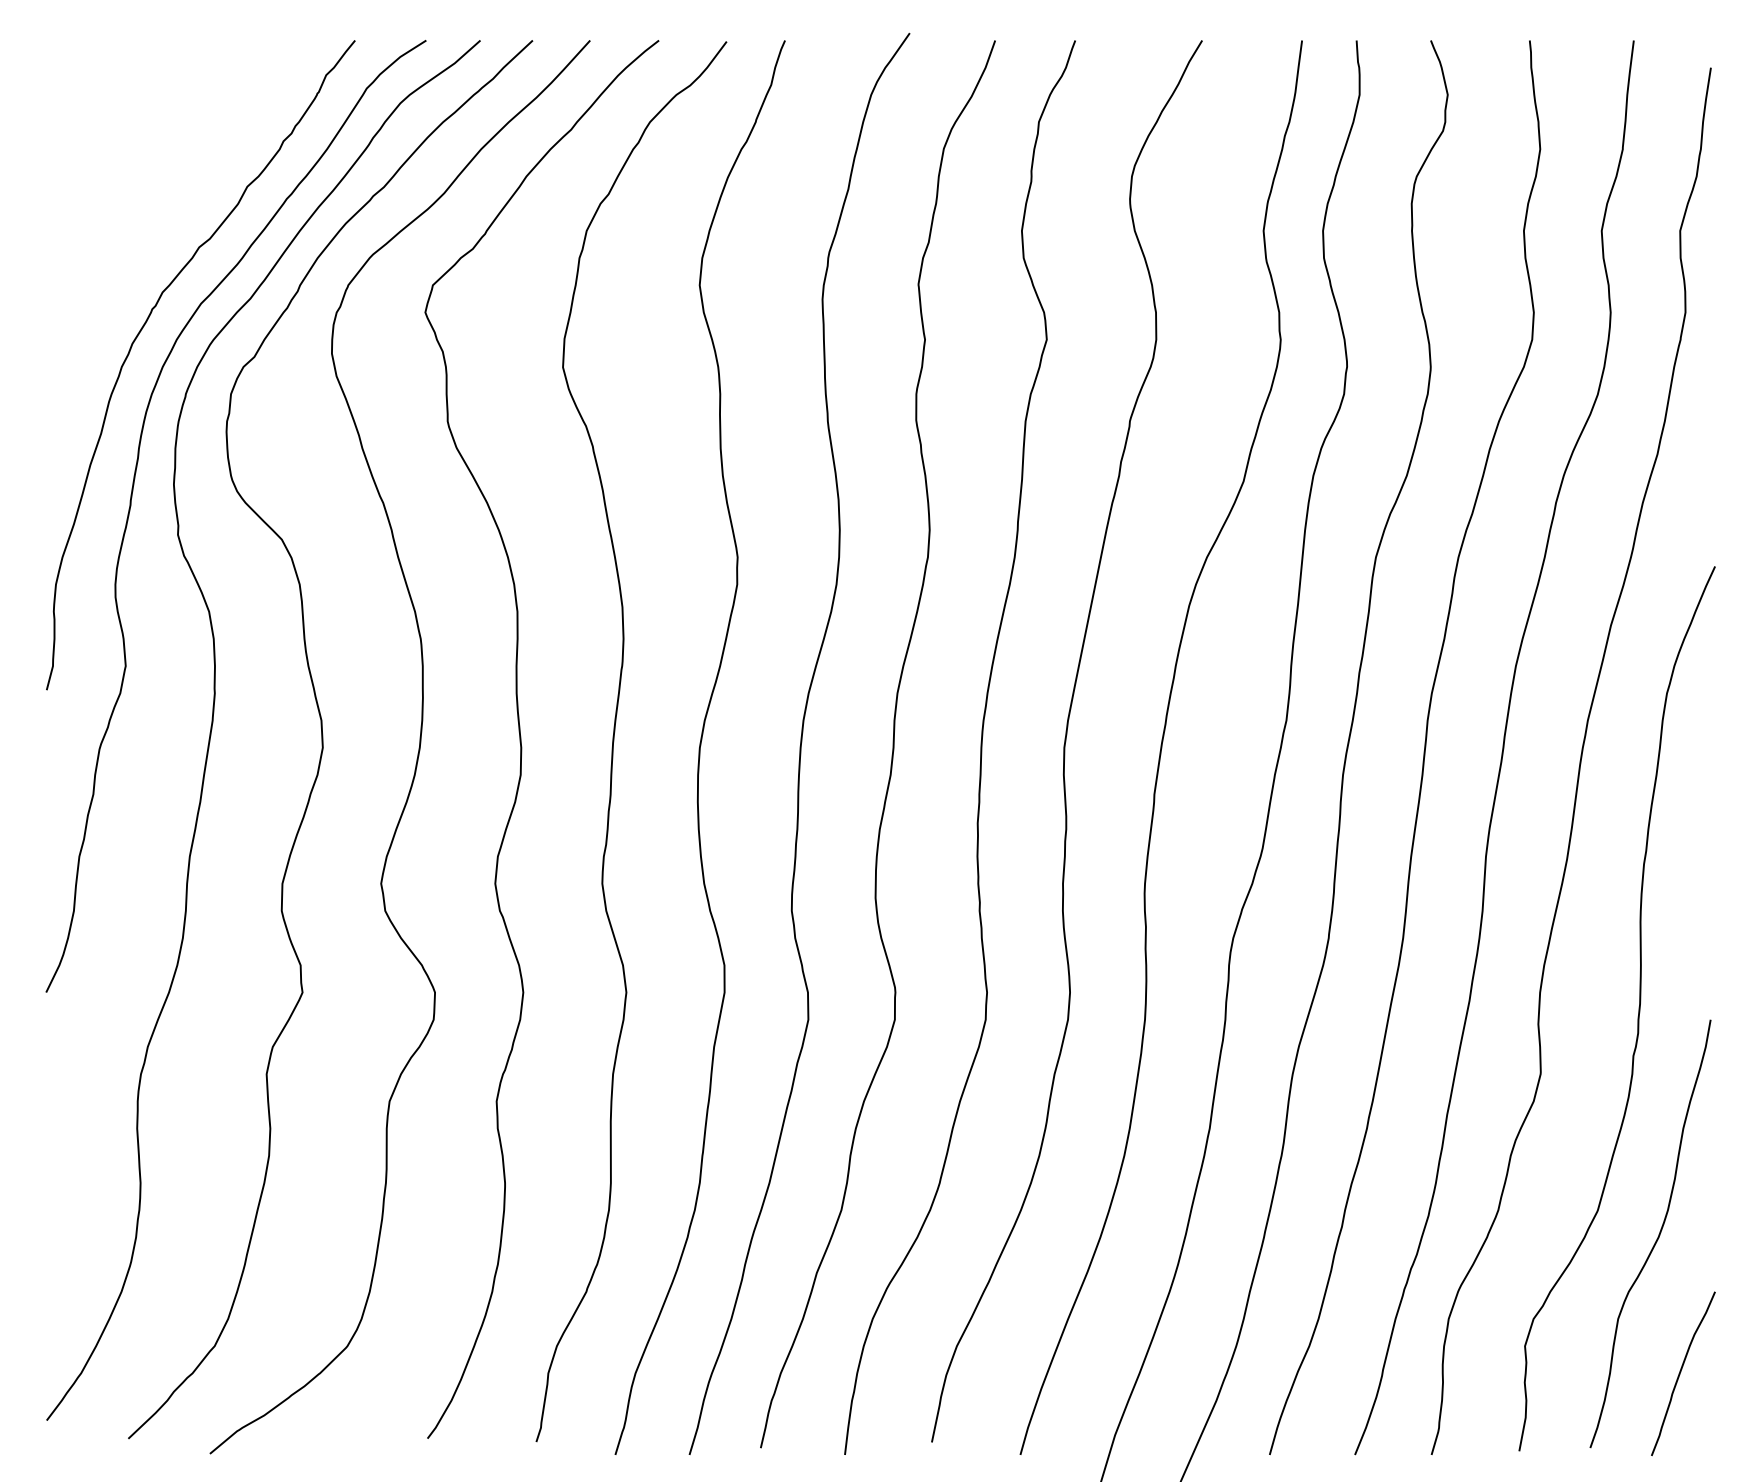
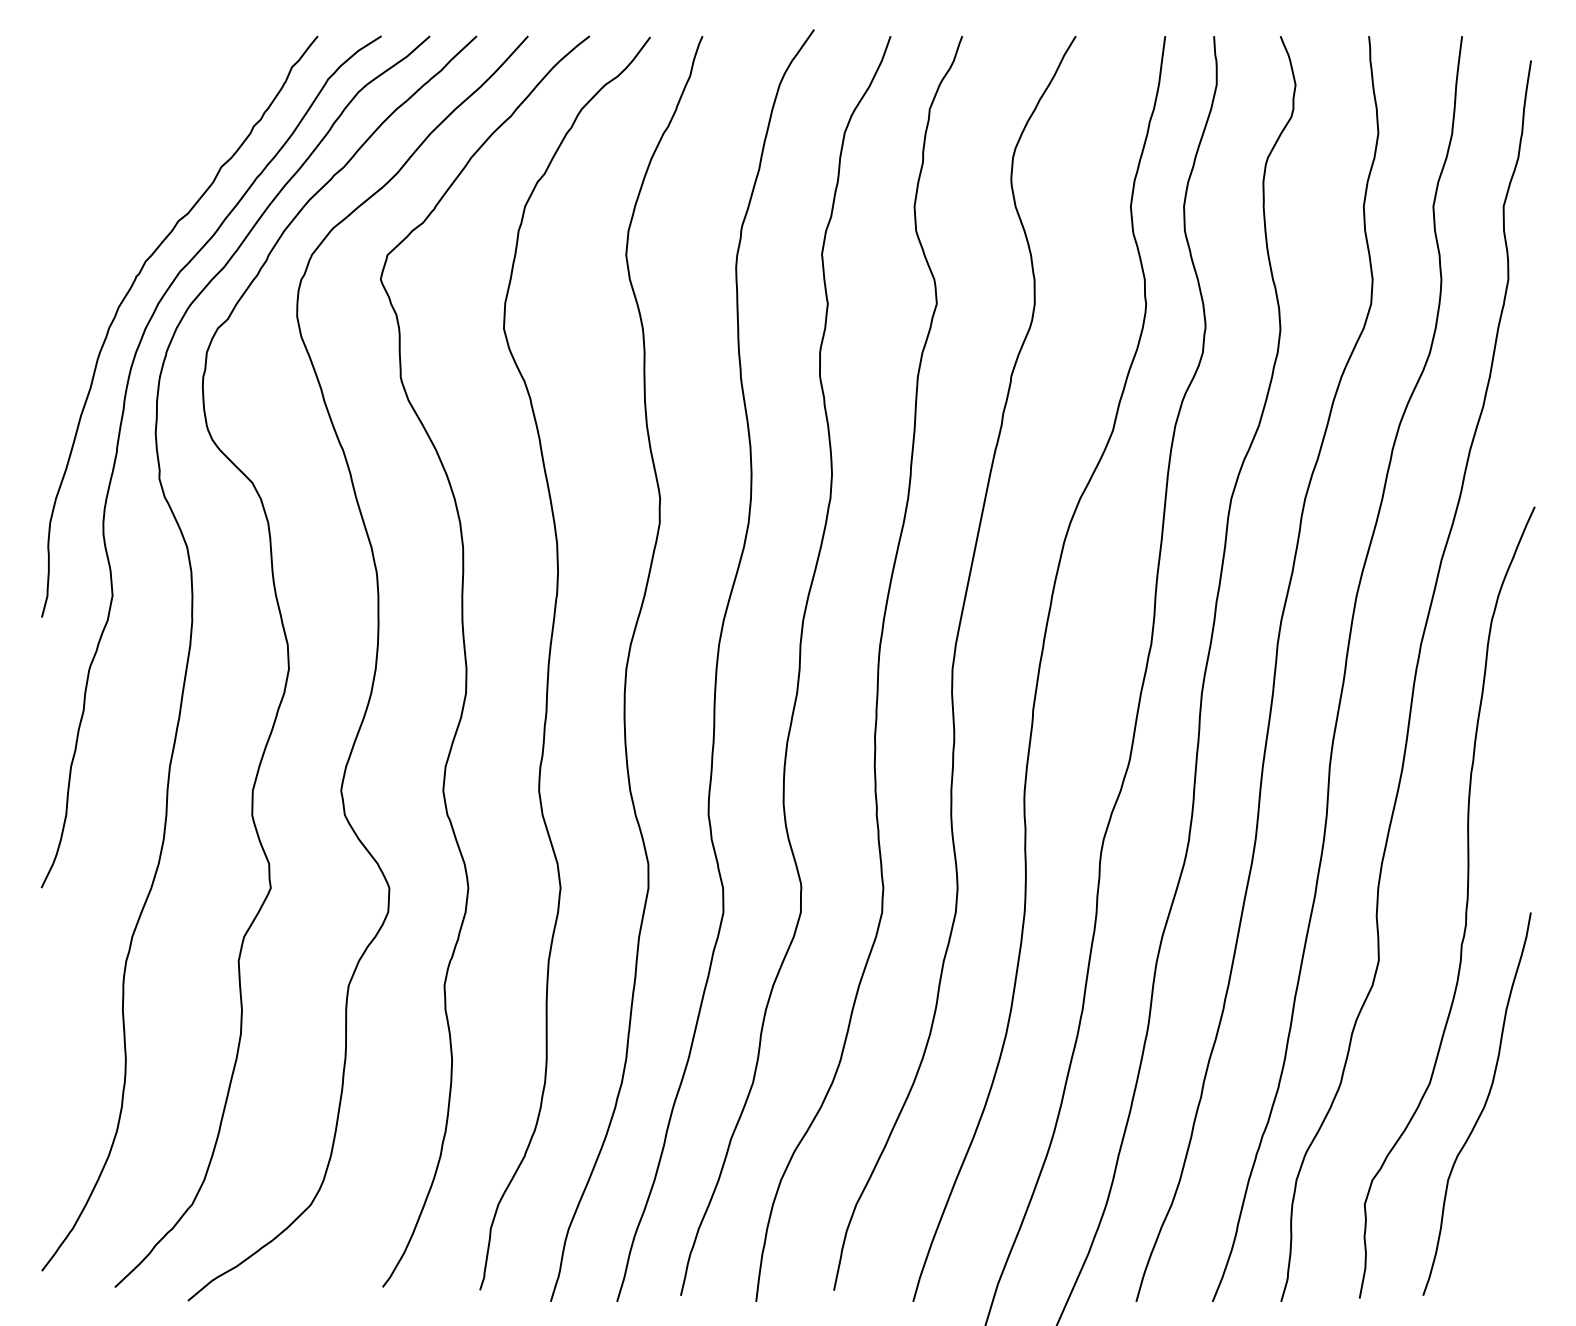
curve: (1681, 1372) -> (1504, 1228), removed

